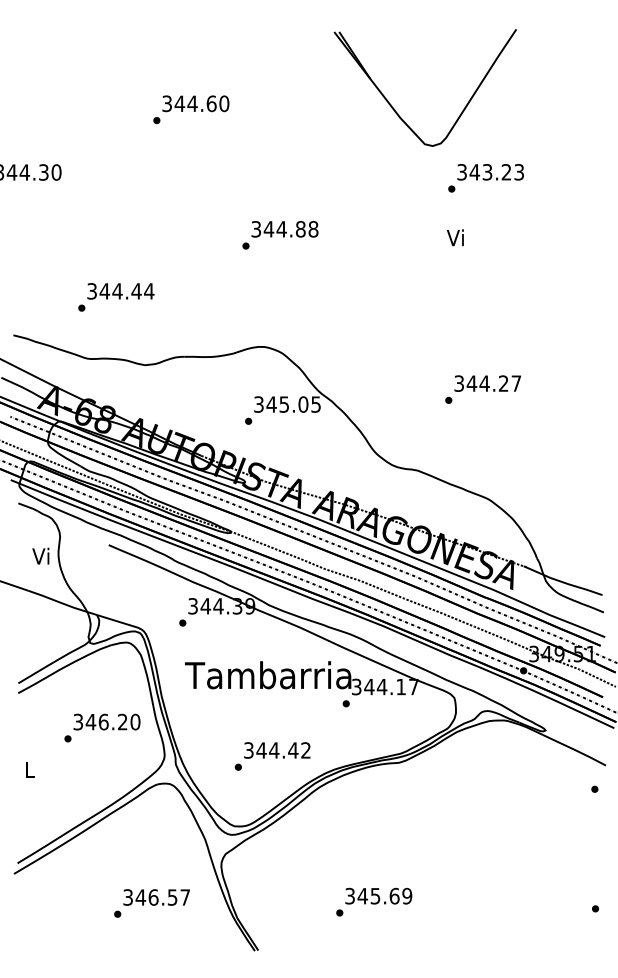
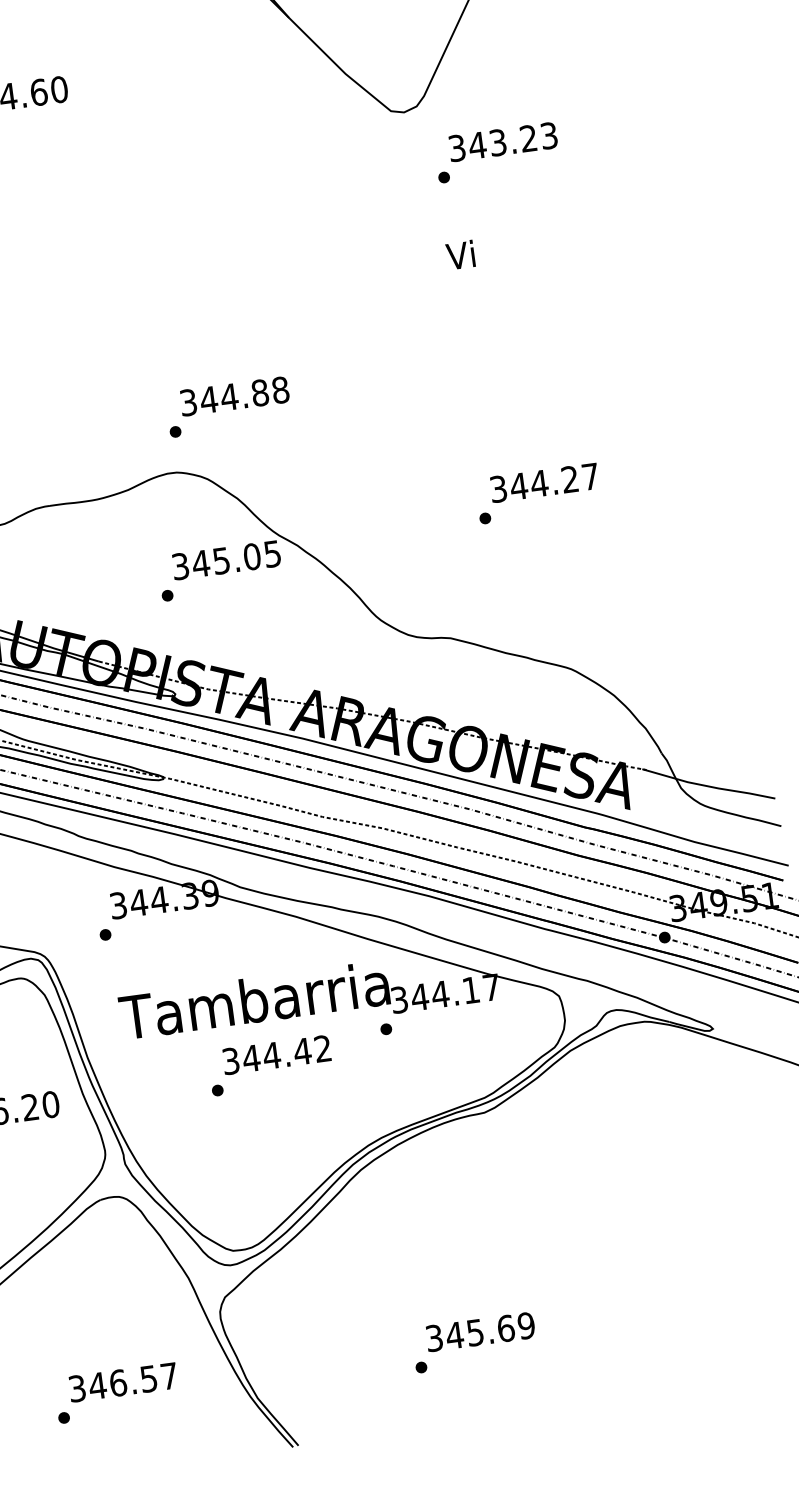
text: (280, 235) -> (228, 407), moved
text: (272, 756) -> (270, 1065), moved

